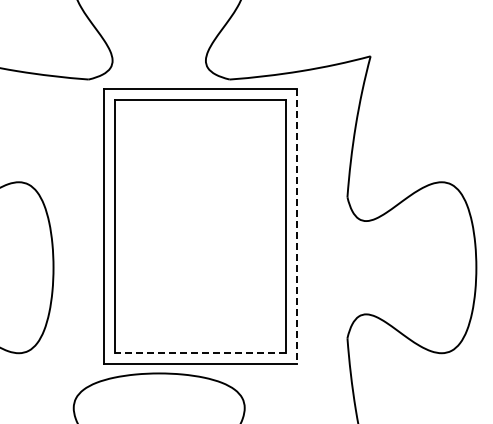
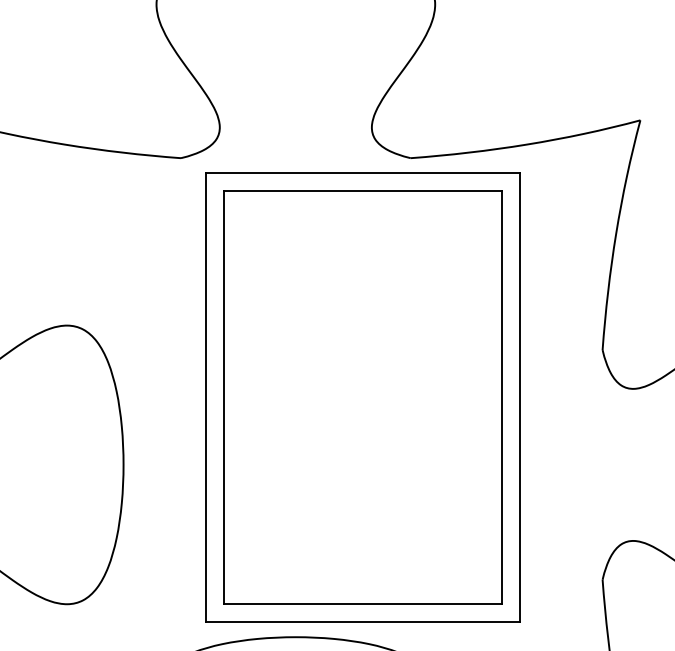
line: (296, 226) -> (519, 397), dashed -> solid
line: (199, 353) -> (361, 604), dashed -> solid

